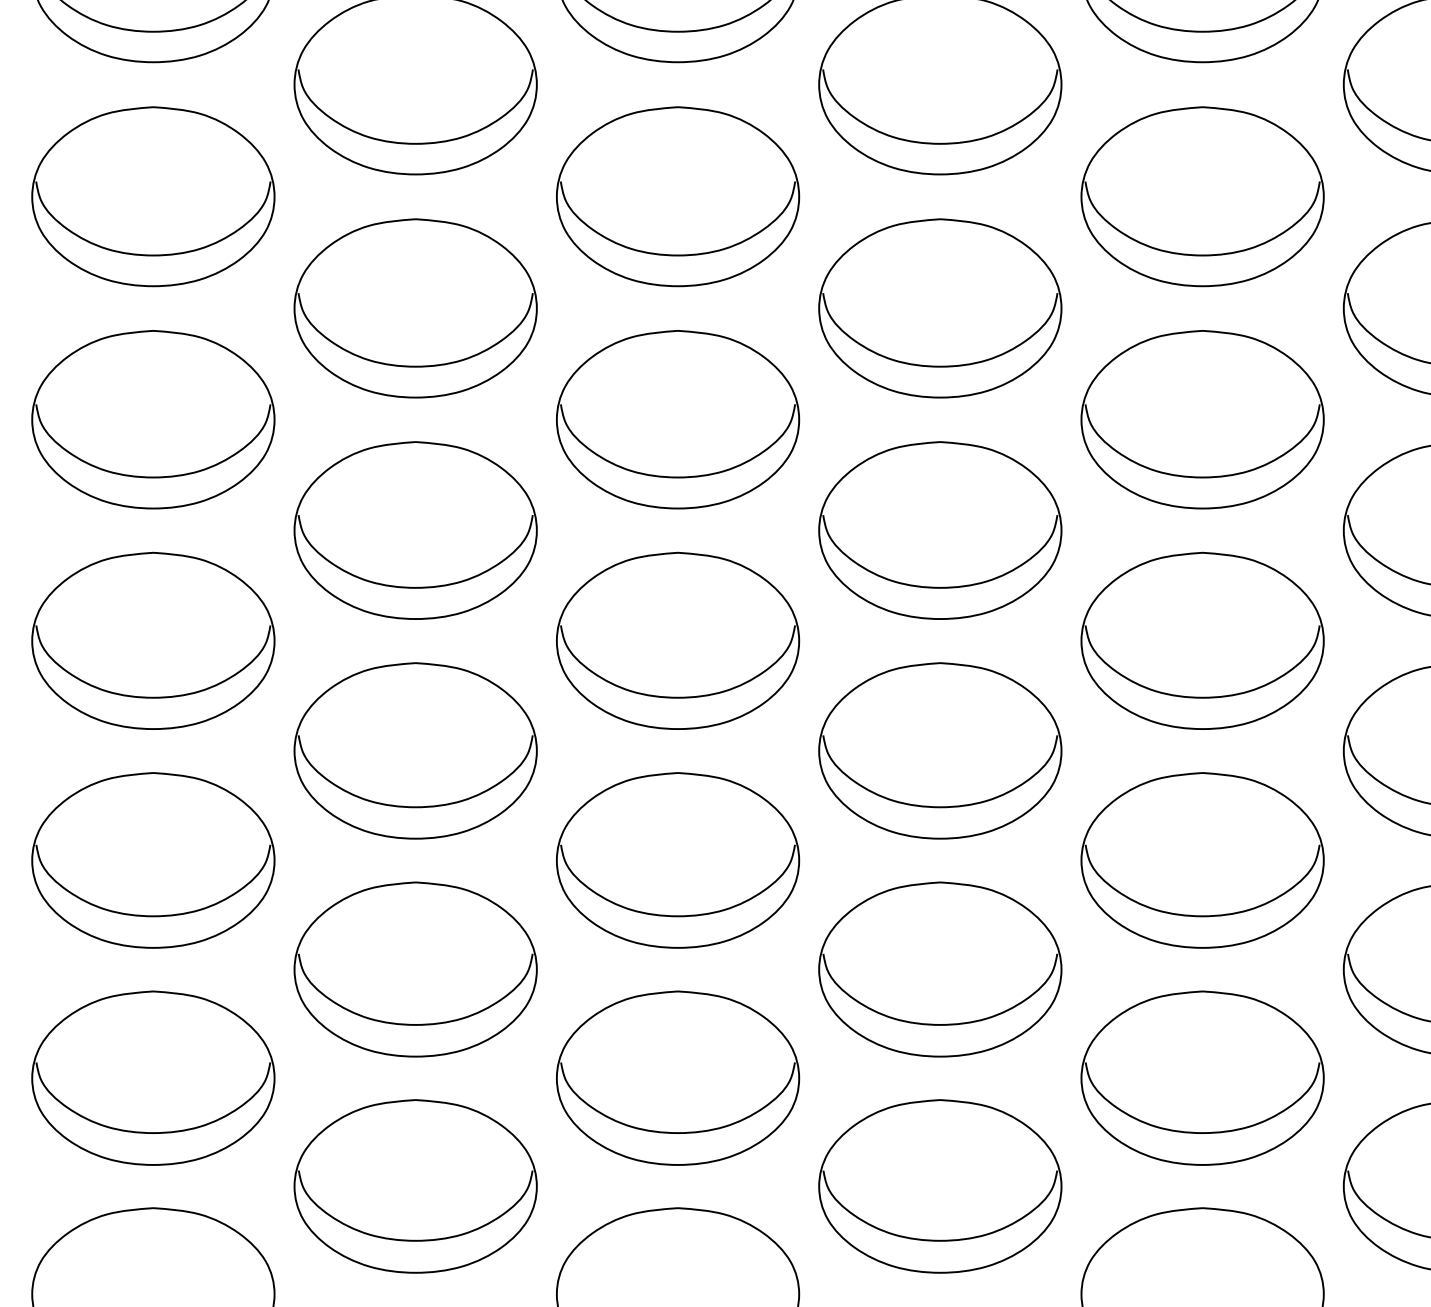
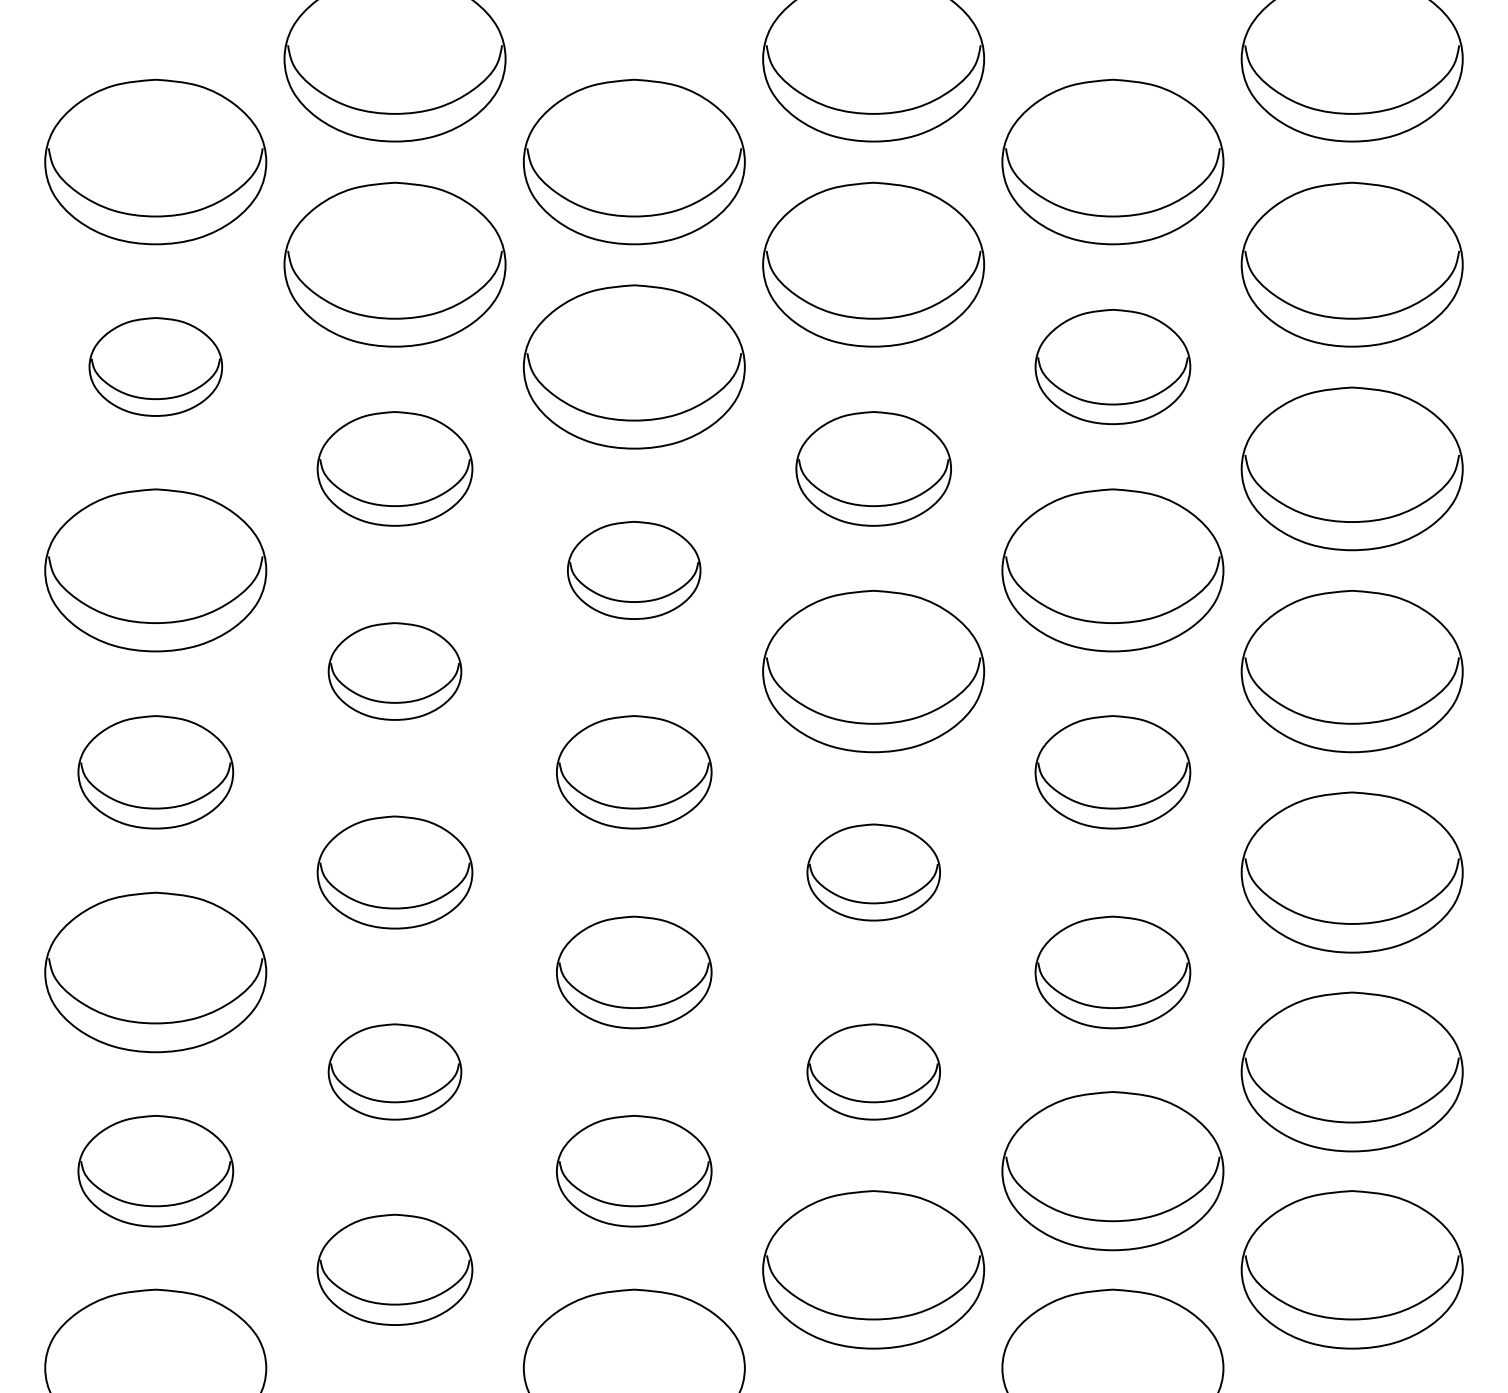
part: (153, 196) -> (155, 366), size x0.6
part: (1202, 196) -> (1112, 366), size x0.7
part: (415, 307) -> (394, 468), size x0.7
part: (940, 307) -> (873, 468), size x0.7
part: (677, 419) -> (633, 570), size x0.6
part: (415, 530) -> (394, 671), size x0.6
part: (153, 641) -> (155, 772), size x0.7
part: (677, 641) -> (633, 772), size x0.7
part: (1202, 641) -> (1112, 772), size x0.7
part: (415, 750) -> (394, 872), size x0.7
part: (940, 750) -> (873, 872), size x0.6
part: (677, 860) -> (633, 972), size x0.7
part: (1202, 860) -> (1112, 972), size x0.7
part: (415, 968) -> (394, 1071), size x0.6
part: (940, 968) -> (873, 1071), size x0.6
part: (153, 1078) -> (155, 1171), size x0.7
part: (677, 1078) -> (633, 1171), size x0.7
part: (415, 1186) -> (394, 1269), size x0.7

